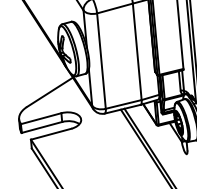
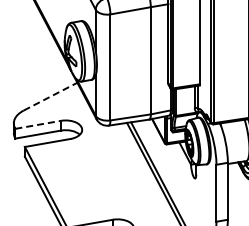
line: (50, 92) -> (51, 96), solid -> dashed
line: (41, 118) -> (38, 124), solid -> dashed

